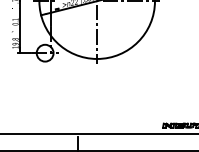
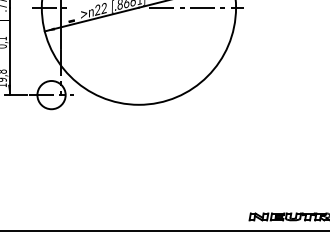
line: (97, 34) -> (139, 63), removed

